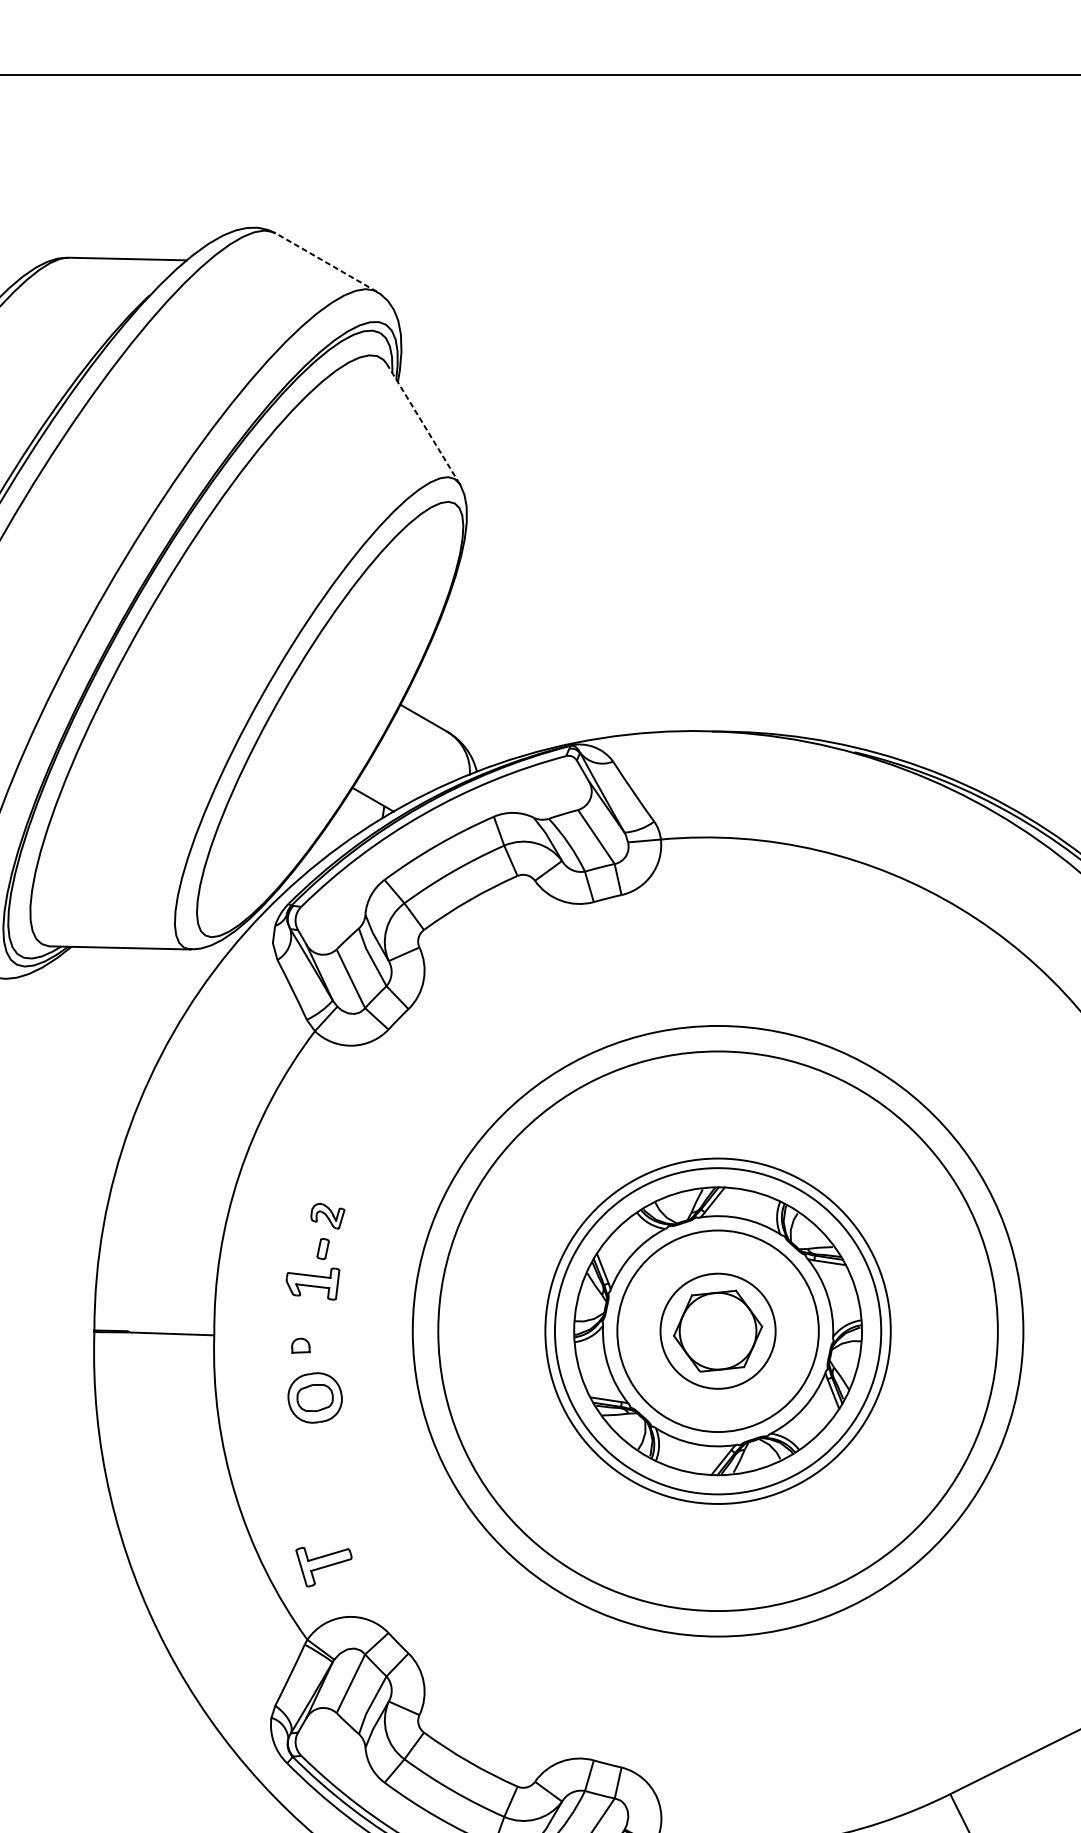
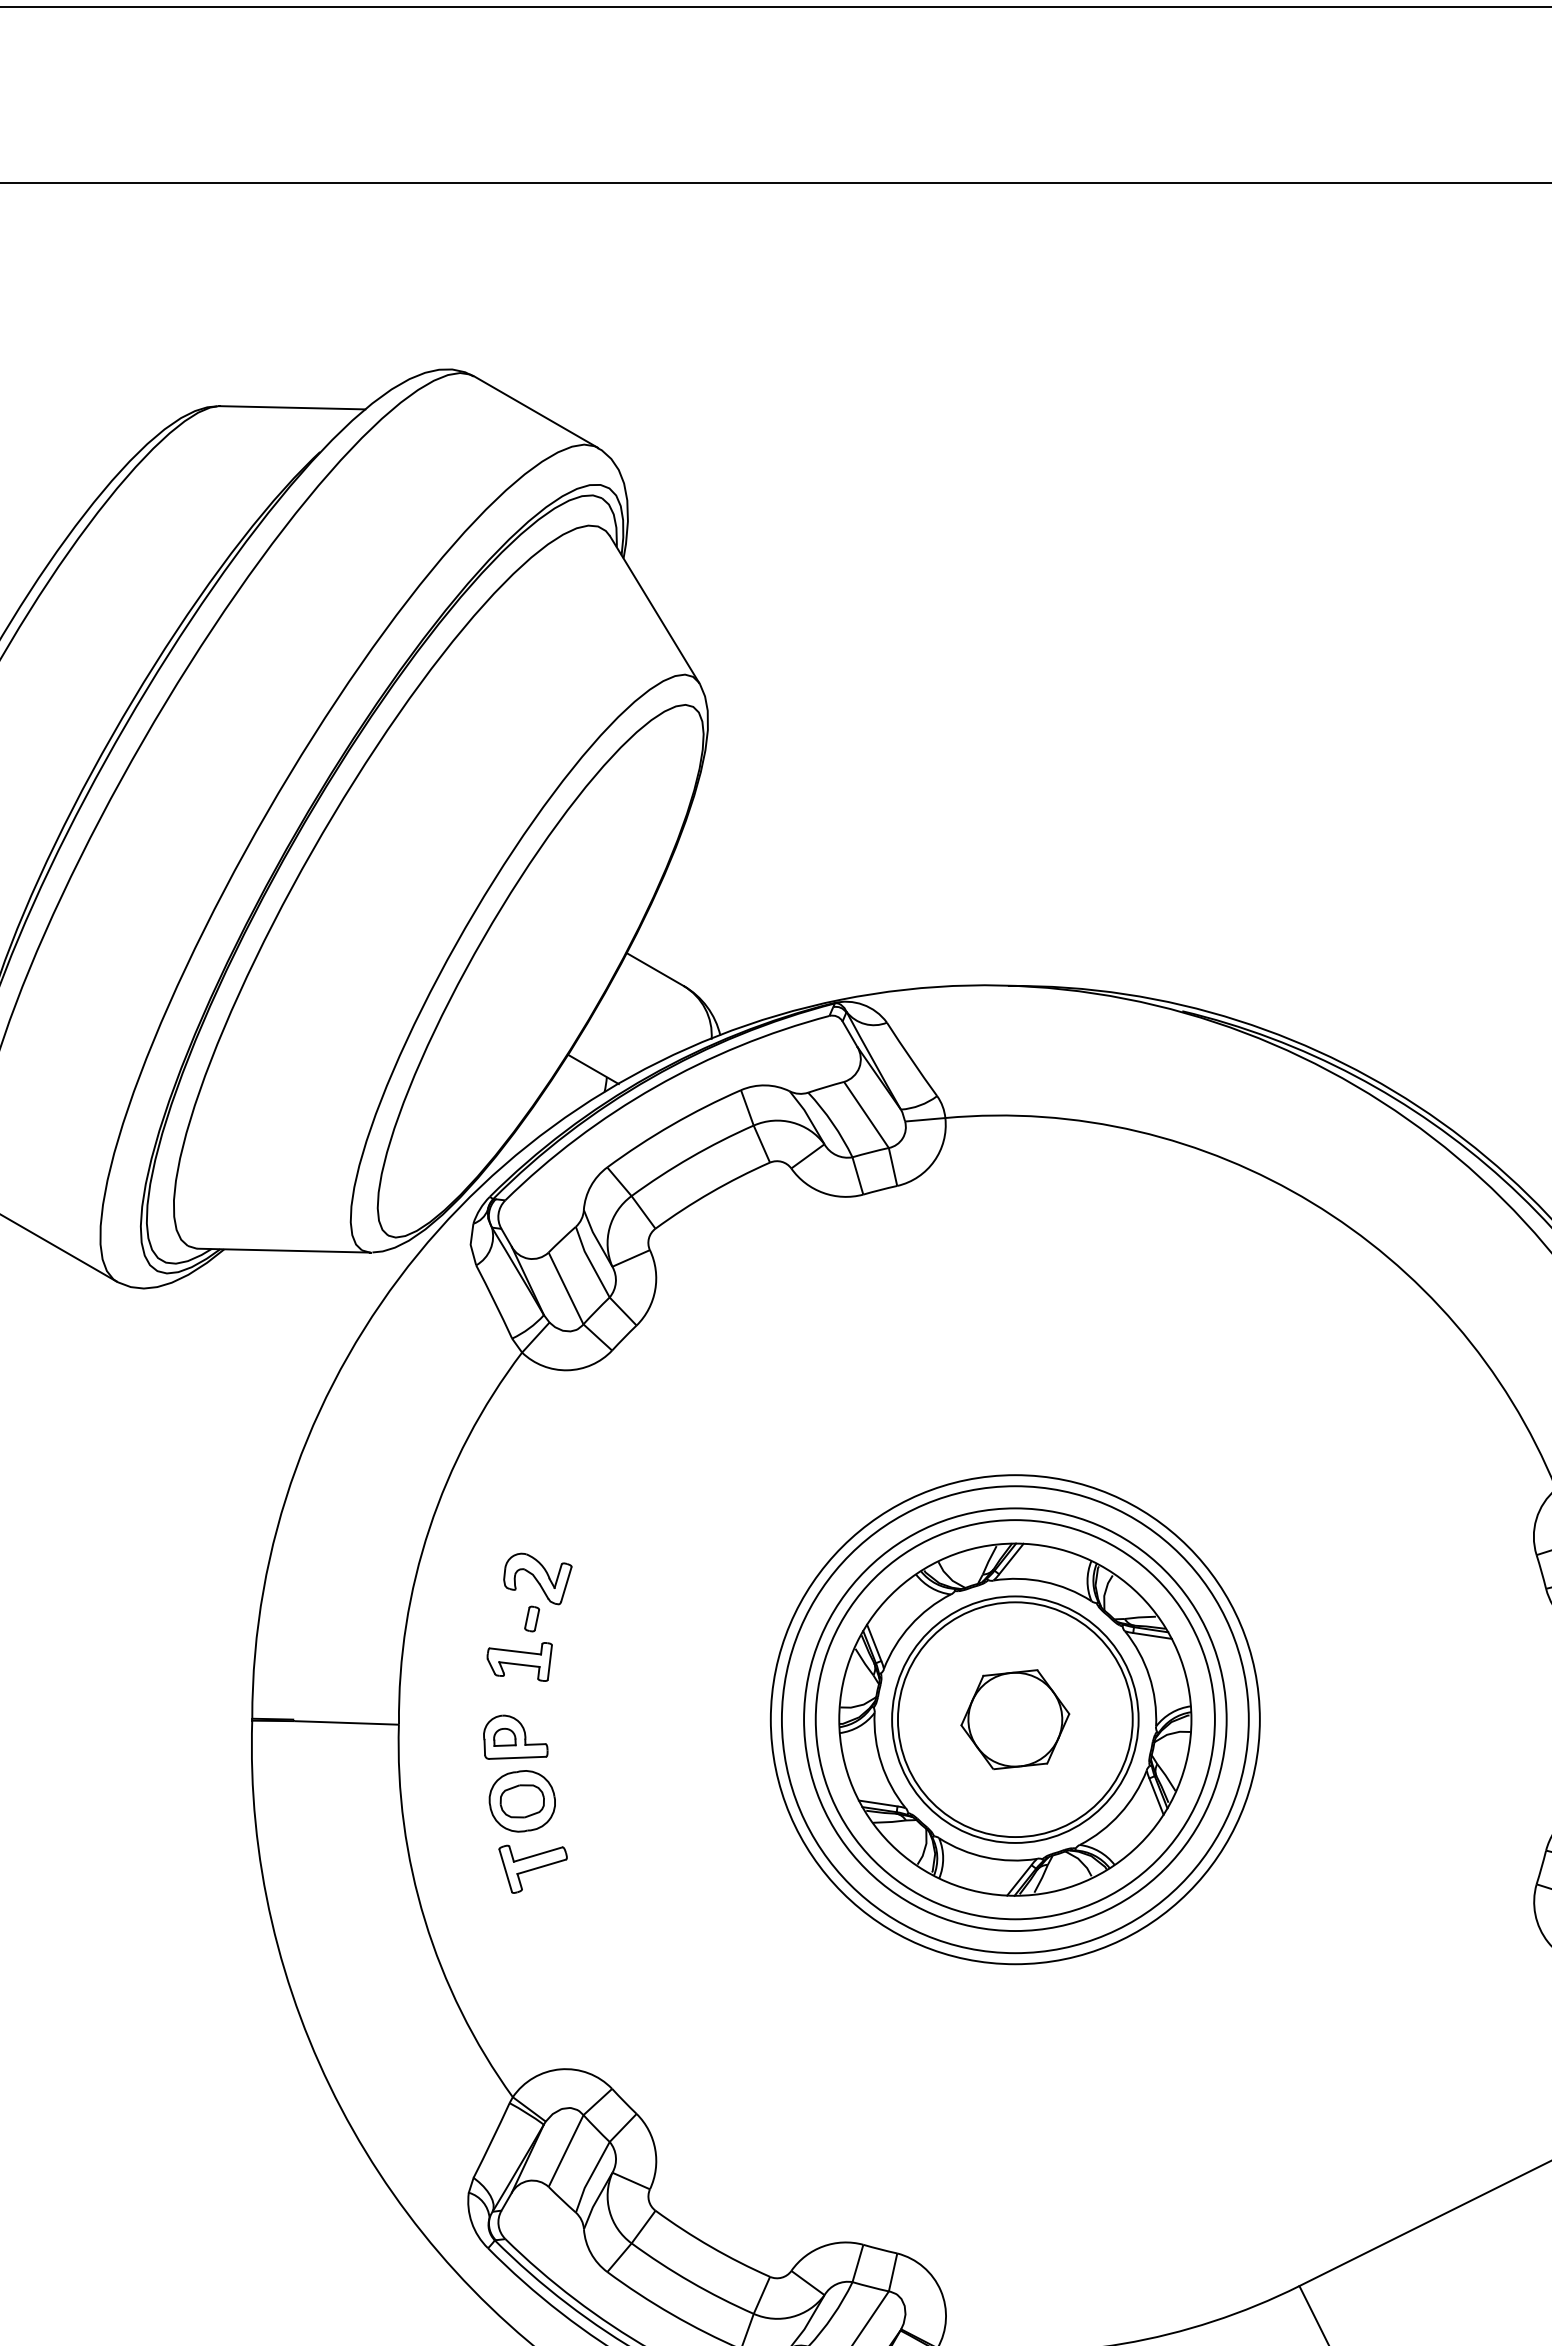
line: (325, 262) -> (535, 412), dashed -> solid
line: (423, 423) -> (654, 609), dashed -> solid
part: (327, 1215) -> (537, 1578), size x1.67
circle: (717, 1331) -> (1014, 1719), size x0.62
circle: (717, 1331) -> (1014, 1719), size x0.71
circle: (717, 1331) -> (1014, 1719), size x1.67
part: (309, 1345) -> (515, 1736), added
part: (323, 1566) -> (532, 1868), moved

